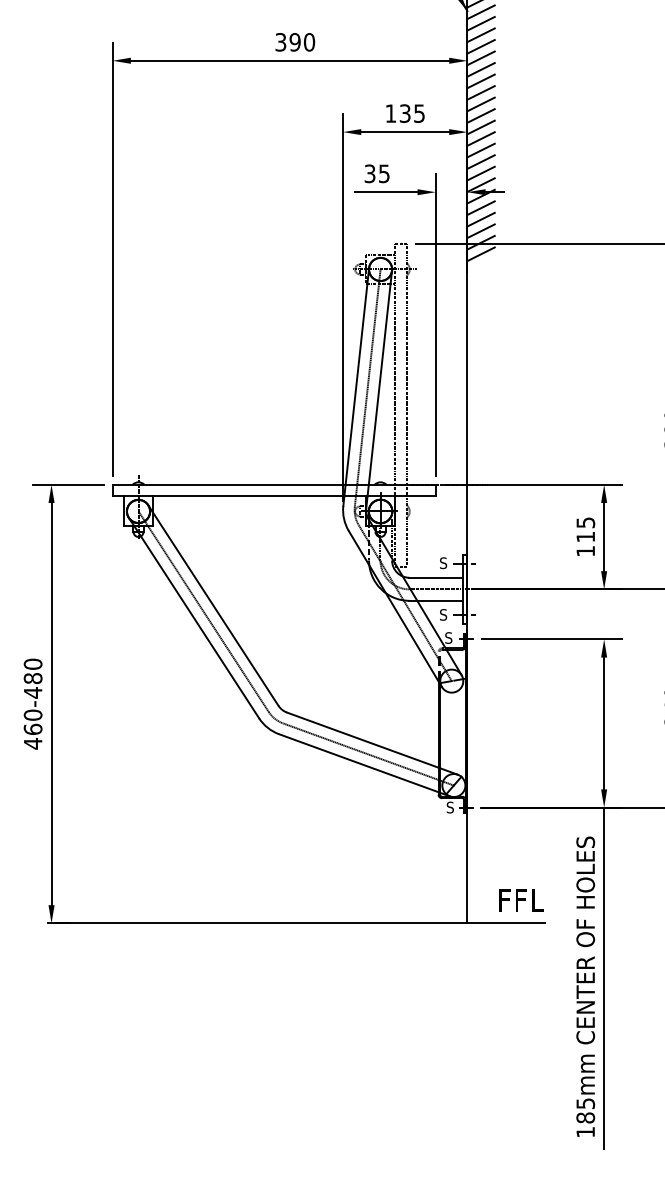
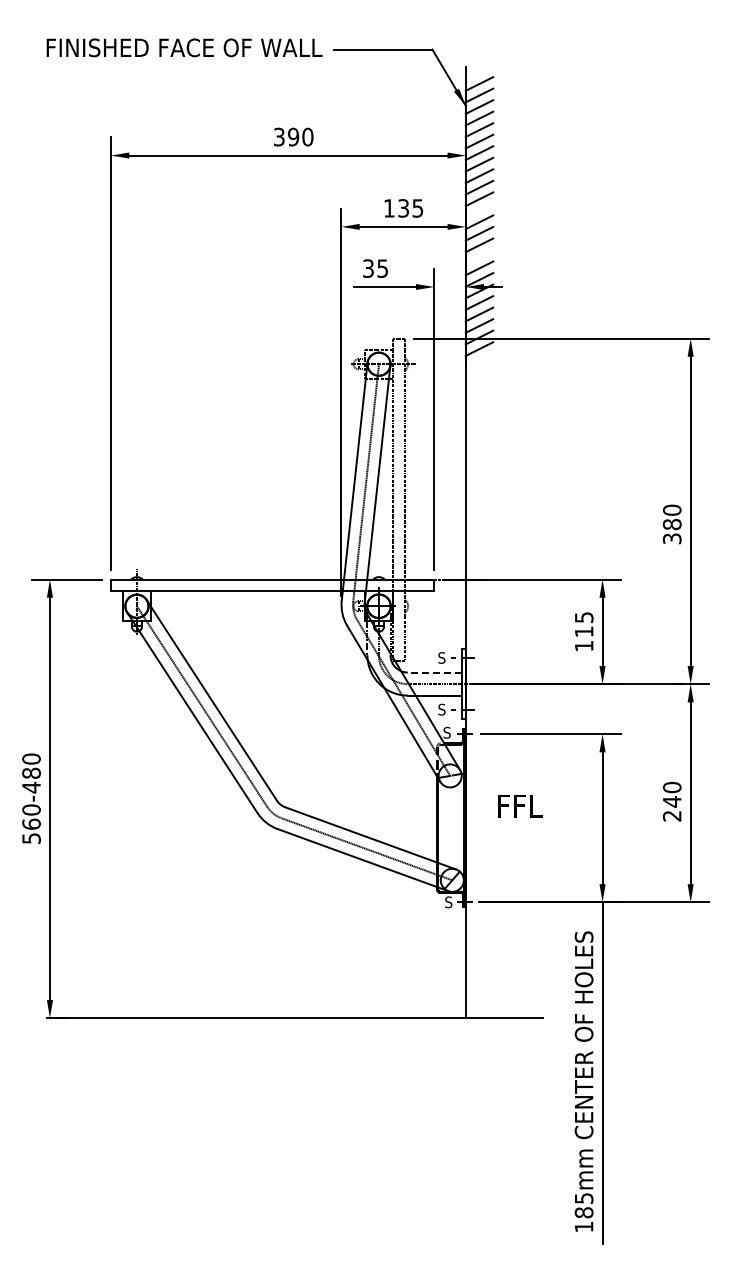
line: (481, 115) -> (479, 210), removed
line: (481, 161) -> (479, 256), removed
line: (436, 577) -> (434, 672), solid -> dashed
text: (33, 743) -> (31, 838), 460-480 -> 560-480
text: (522, 900) -> (520, 806), moved

